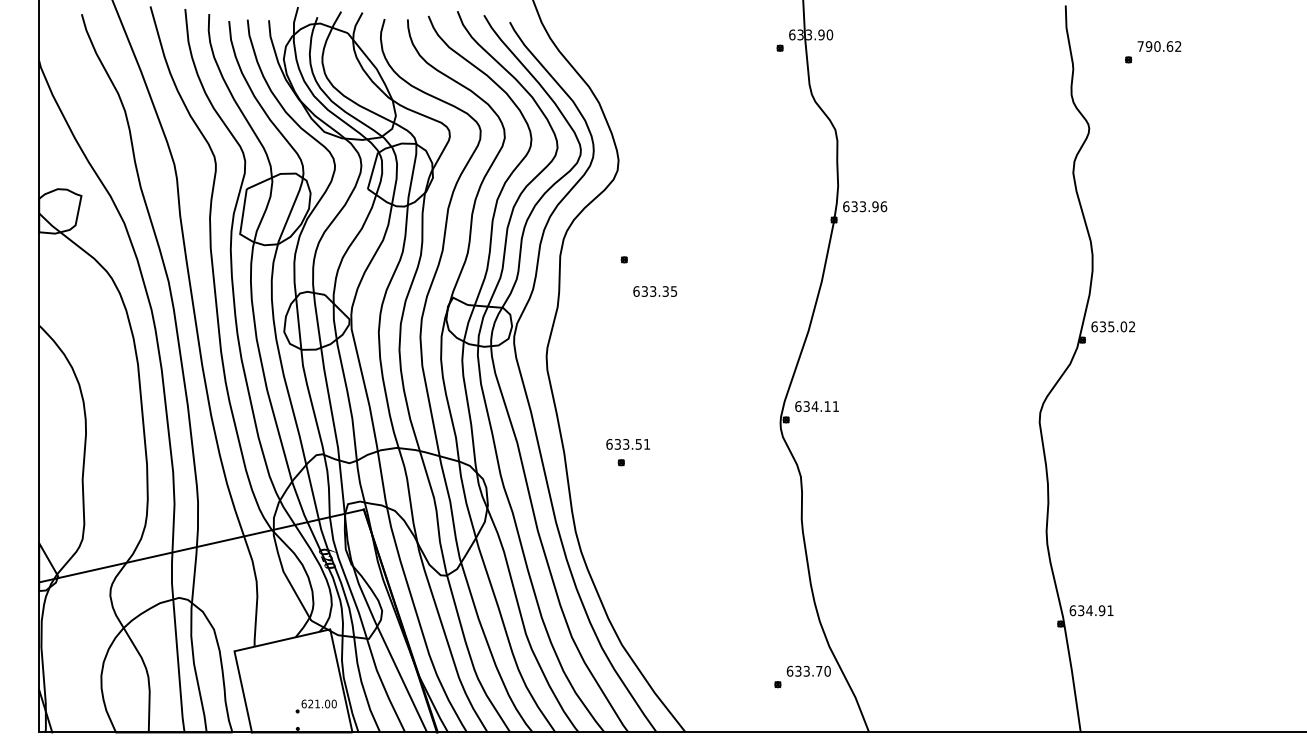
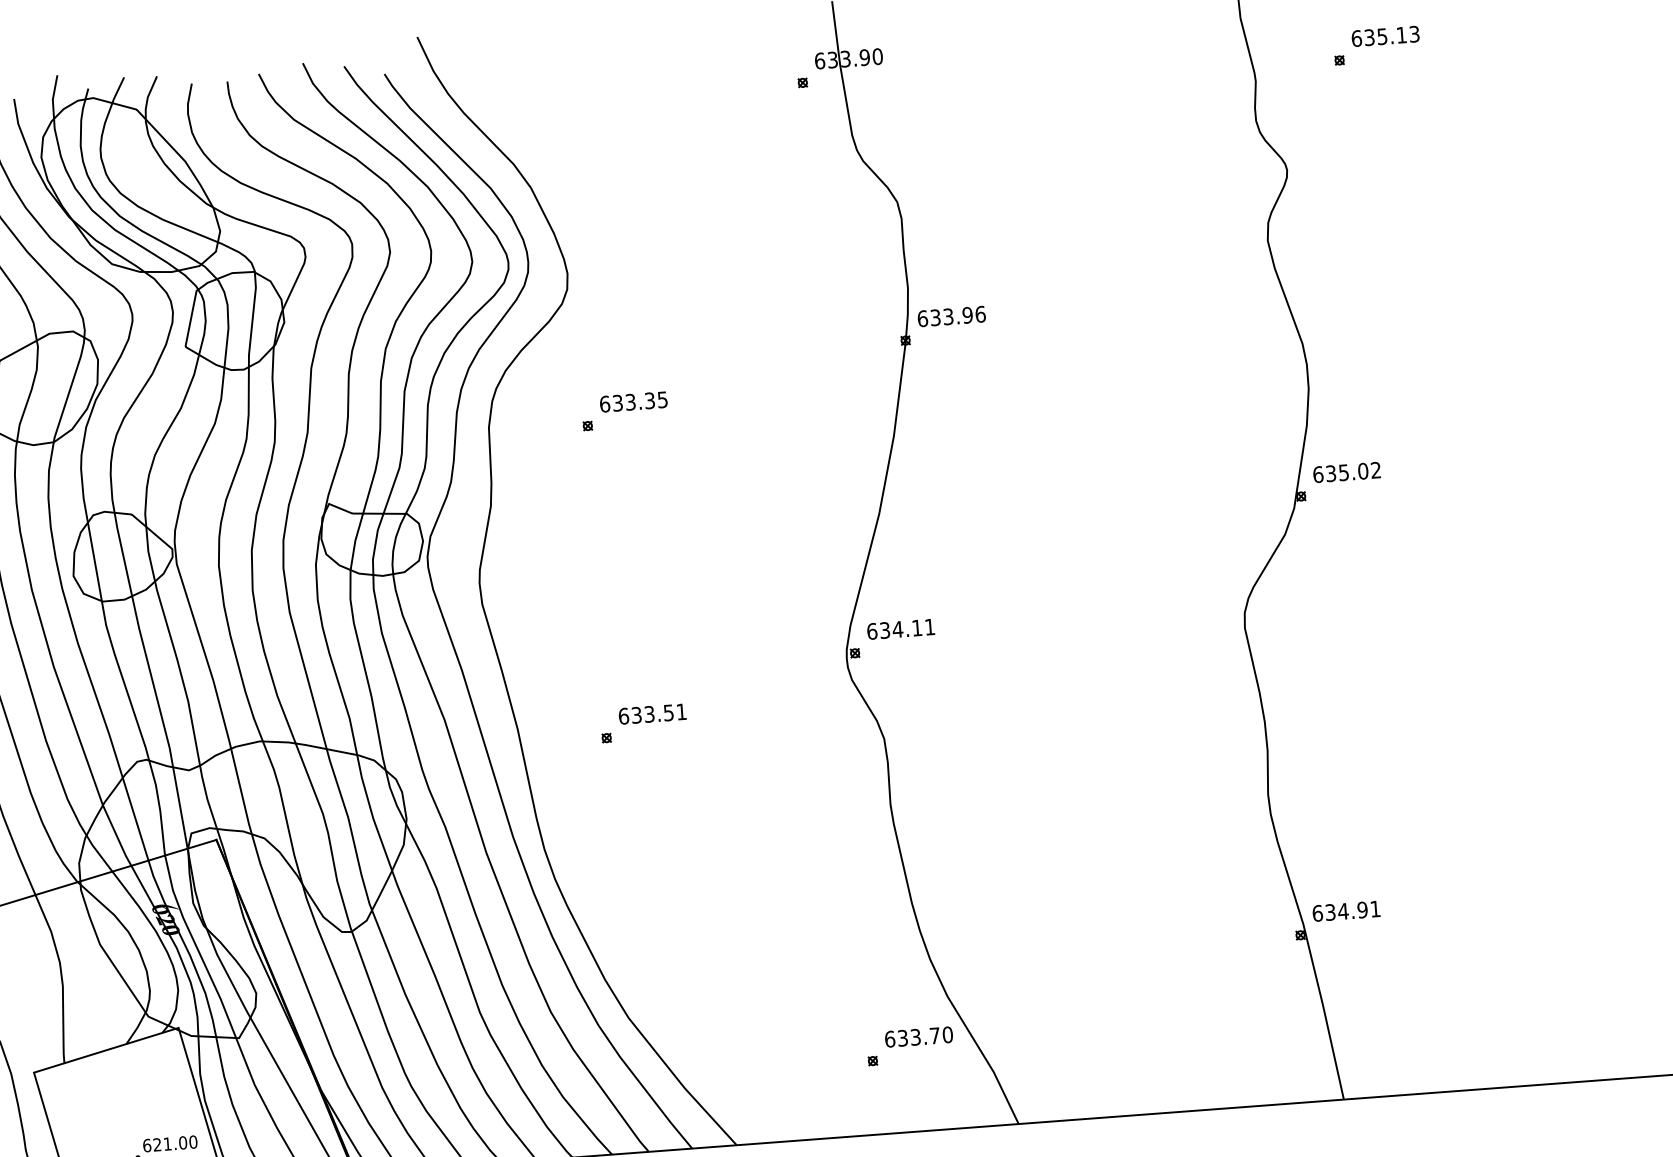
text: (1159, 46) -> (1385, 36), 790.62 -> 635.13
text: (655, 291) -> (634, 401), moved
text: (627, 444) -> (651, 714), moved

